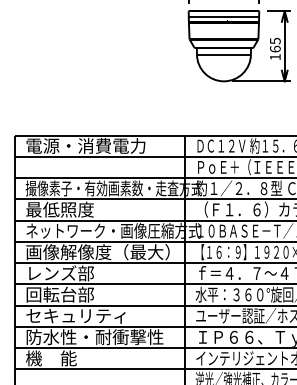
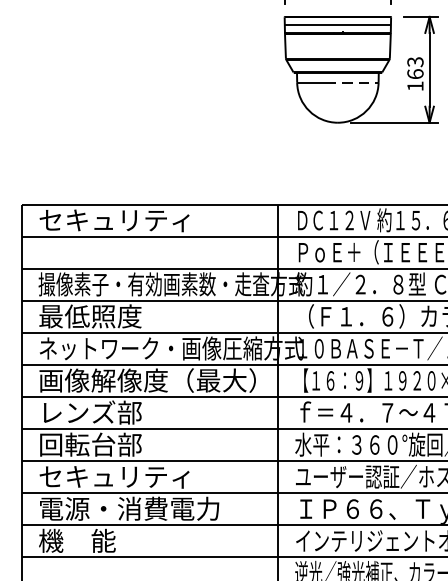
text: (274, 41) -> (414, 62), 165 -> 163
line: (233, 54) -> (352, 82), solid -> dashed
text: (85, 145) -> (128, 219), 電源・消費電力 -> セキュリティ
text: (94, 337) -> (142, 509), 防水性・耐衝撃性 -> 電源・消費電力

